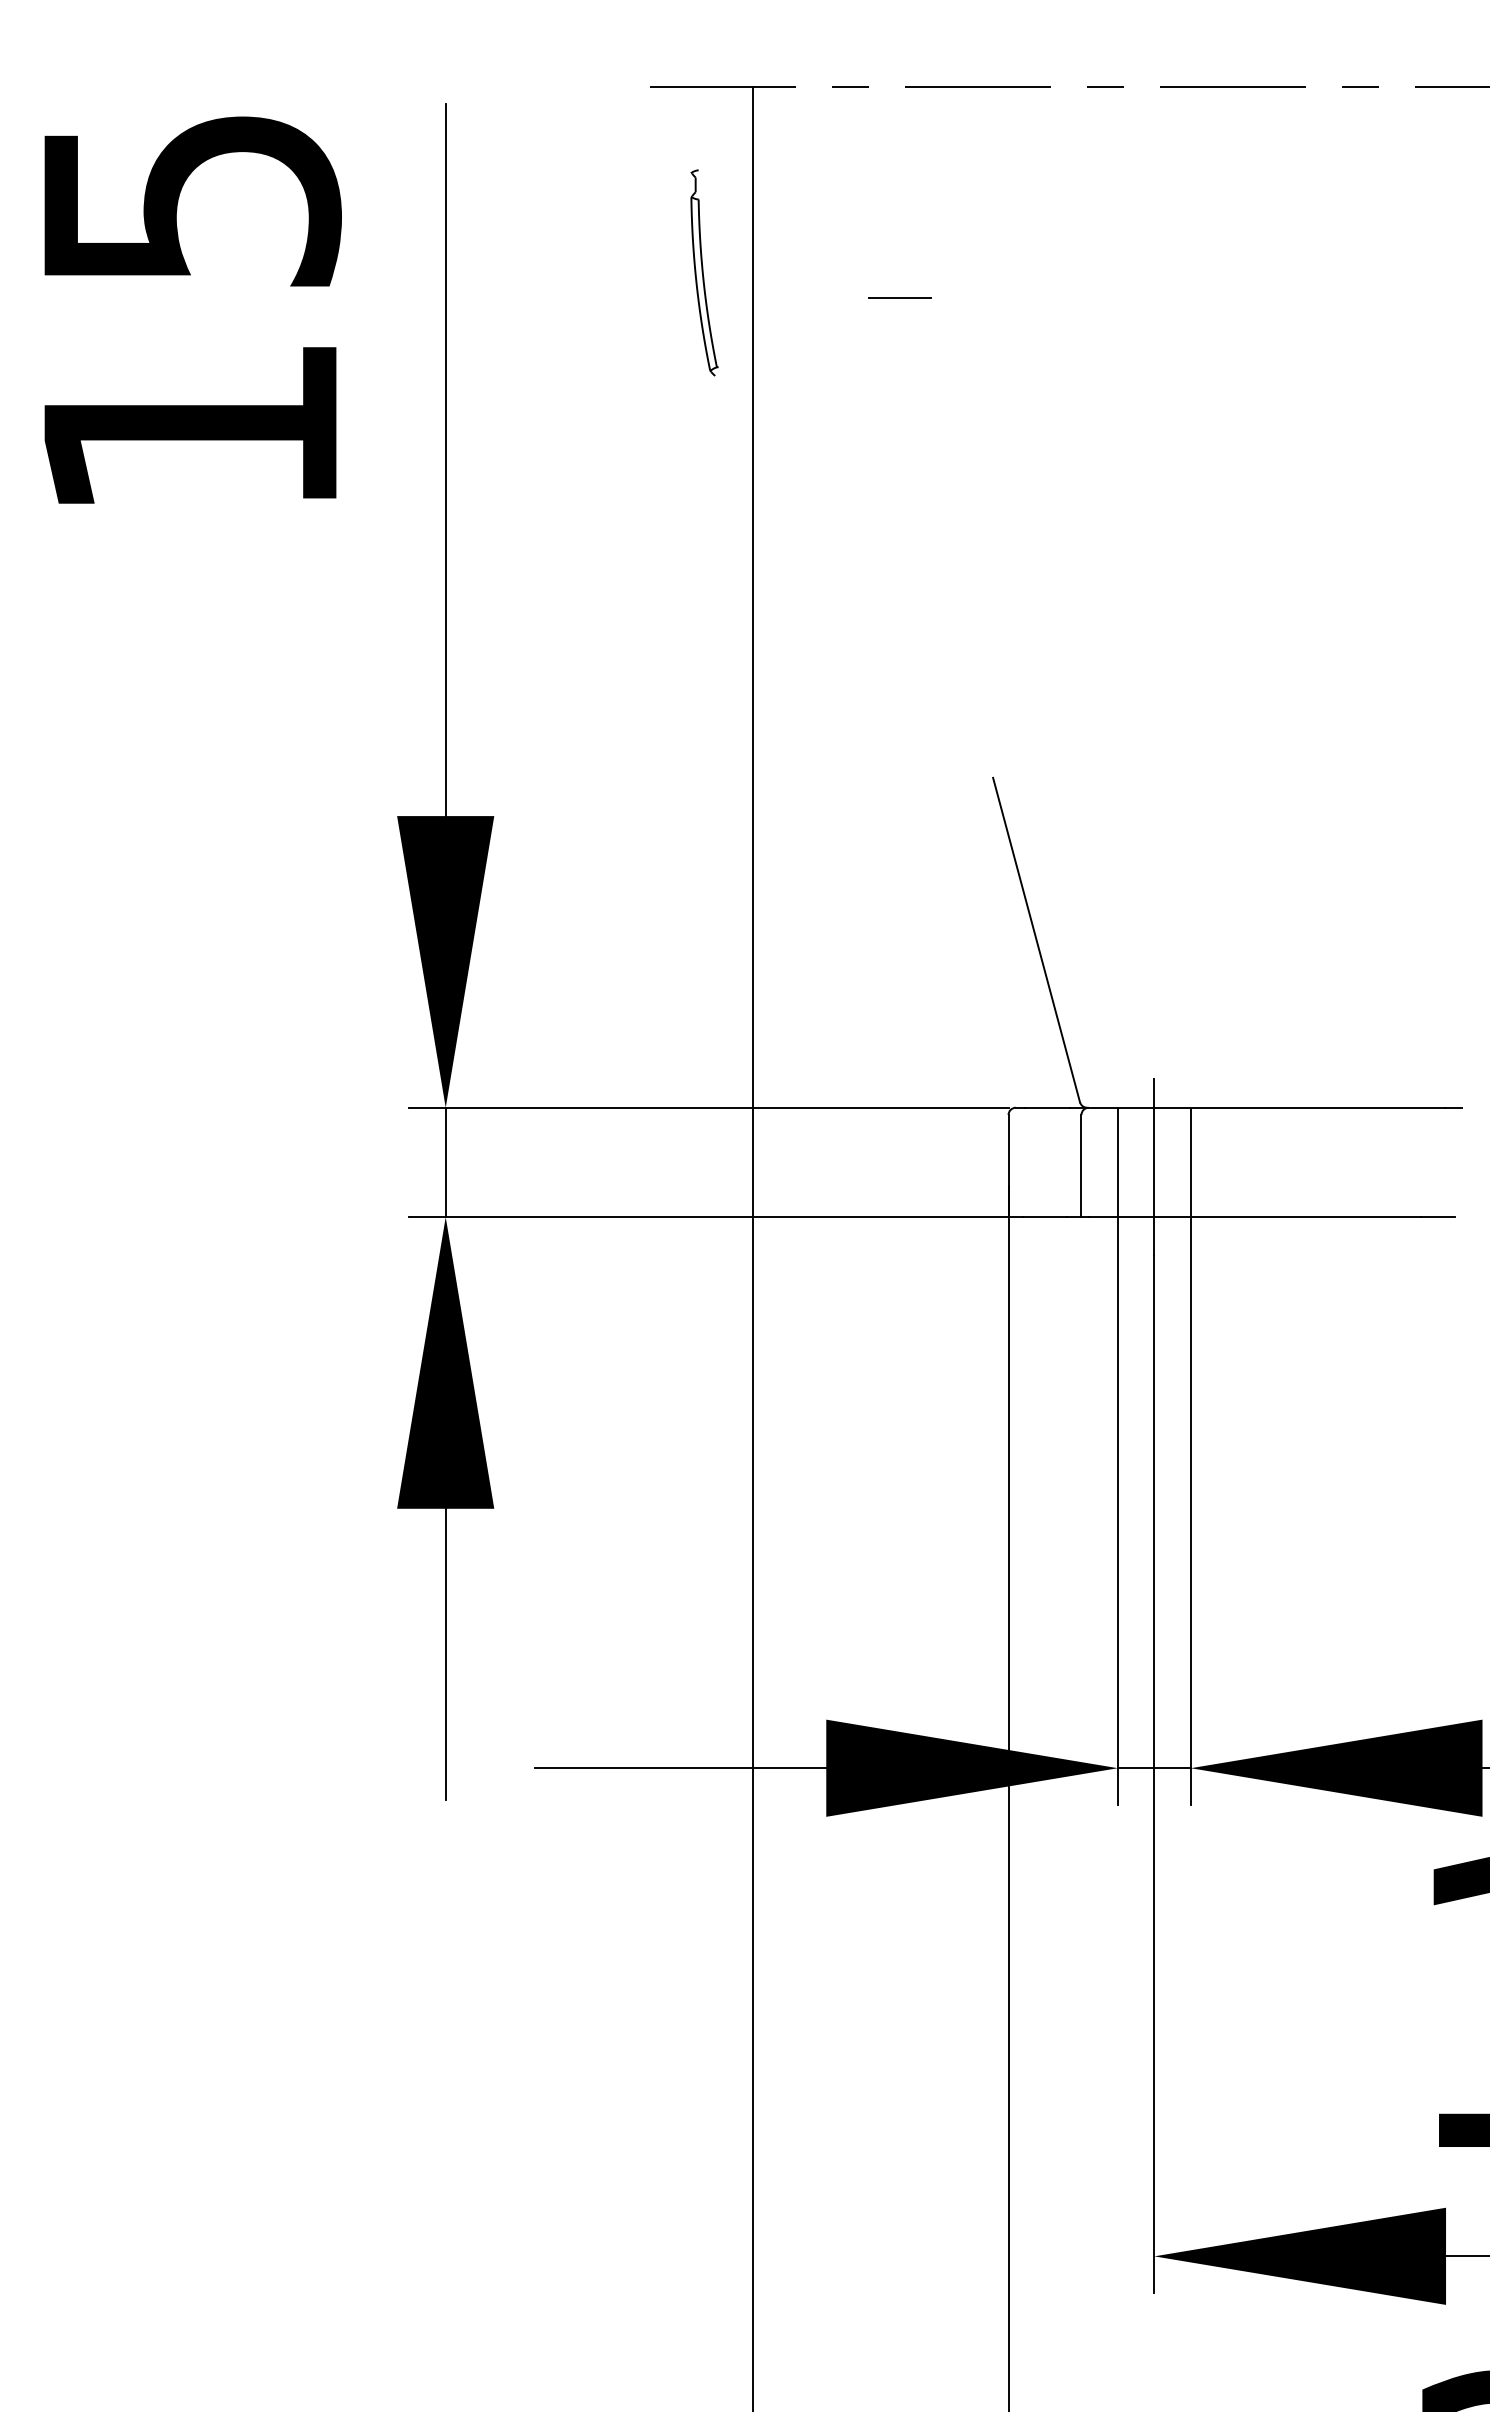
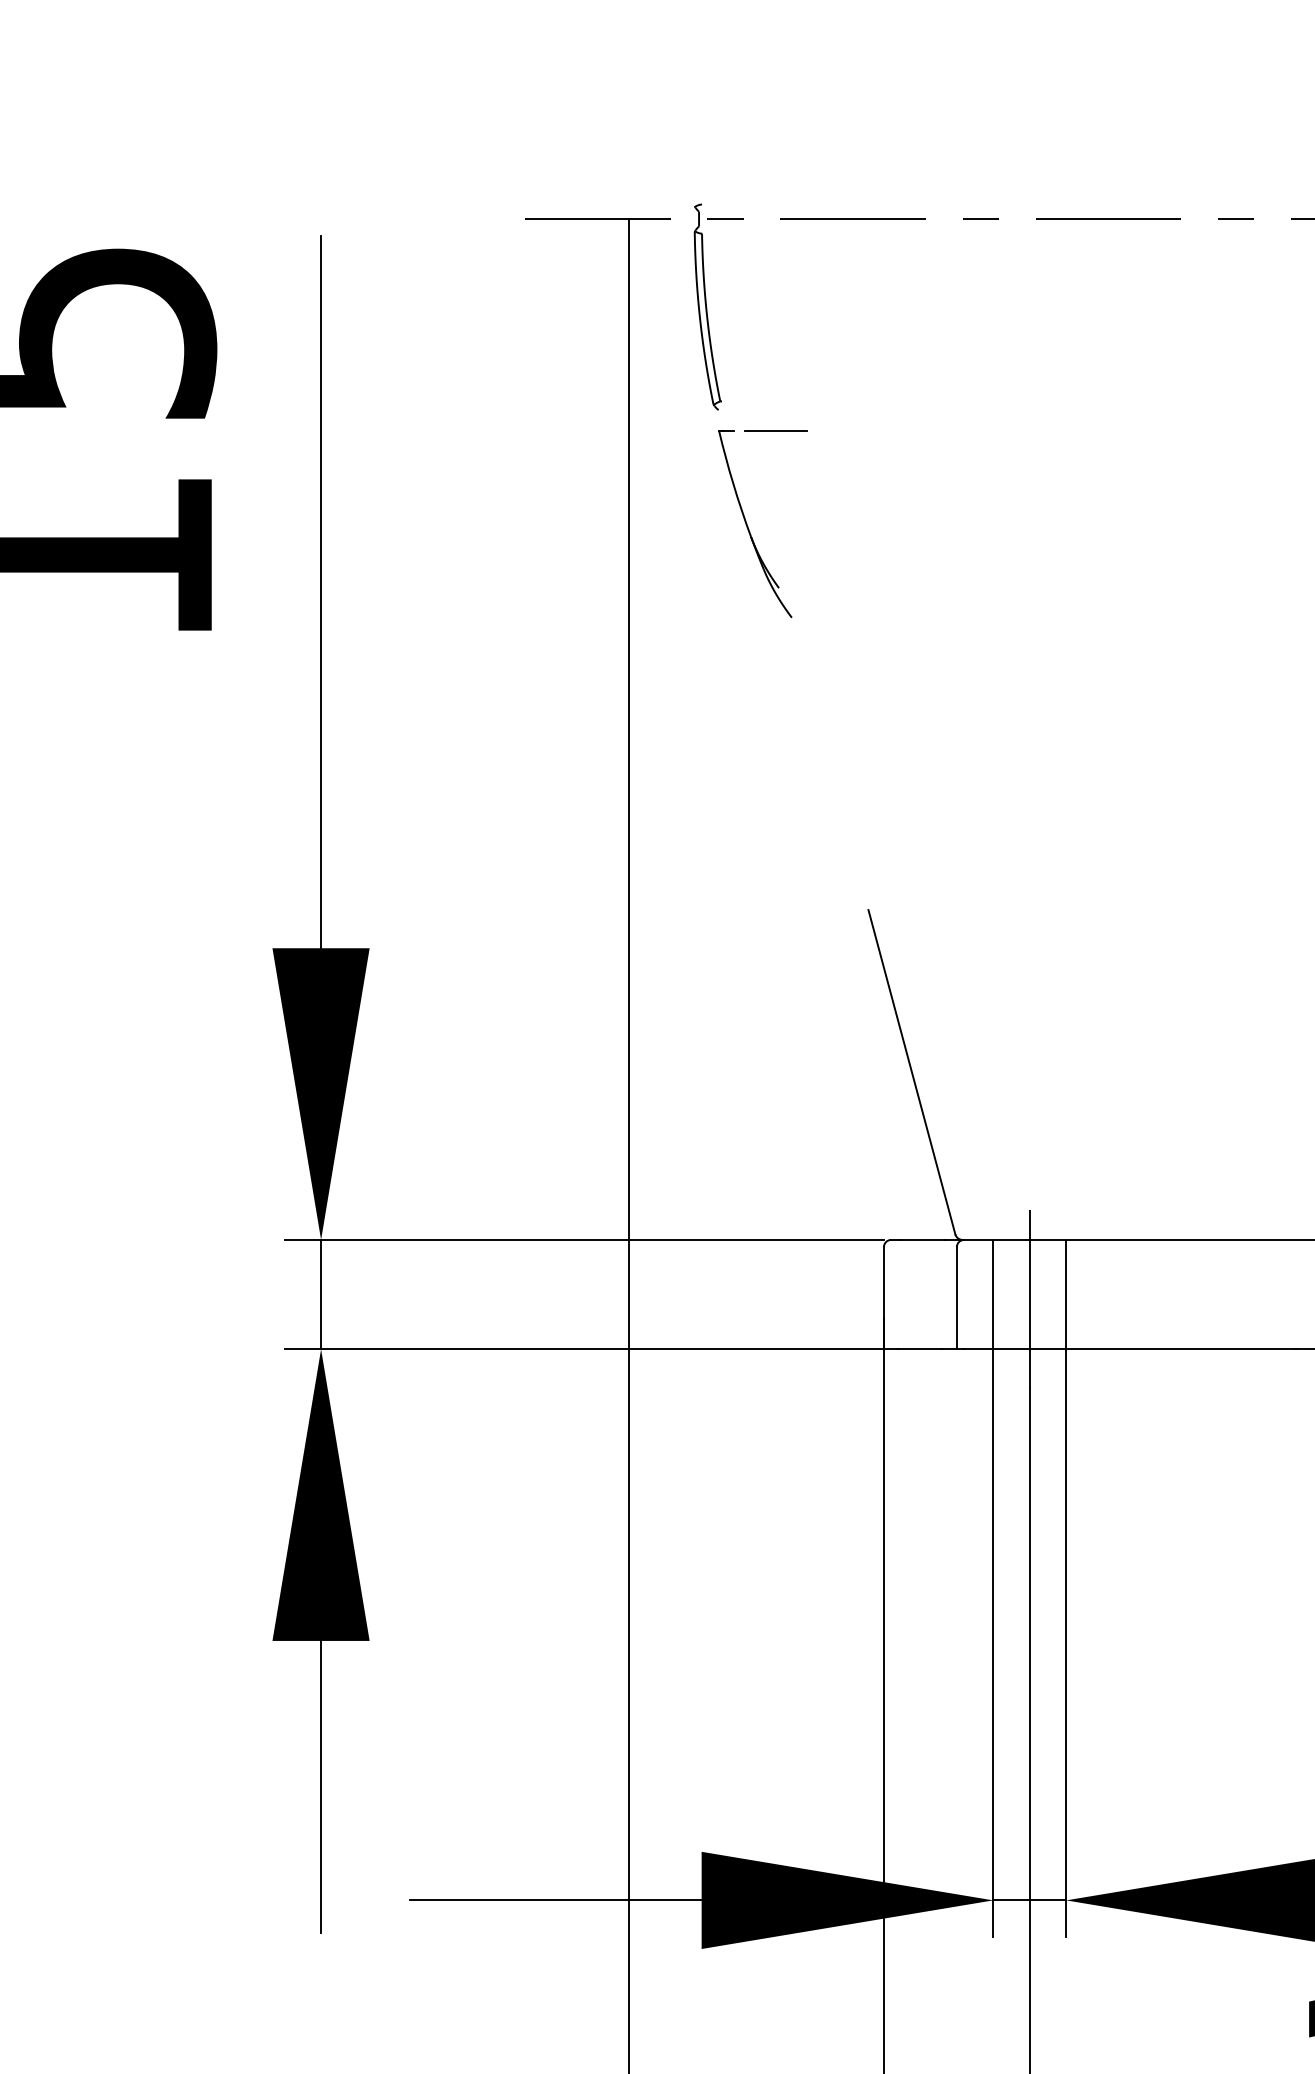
part: (704, 272) -> (707, 306), moved
part: (872, 392) -> (747, 524), added

